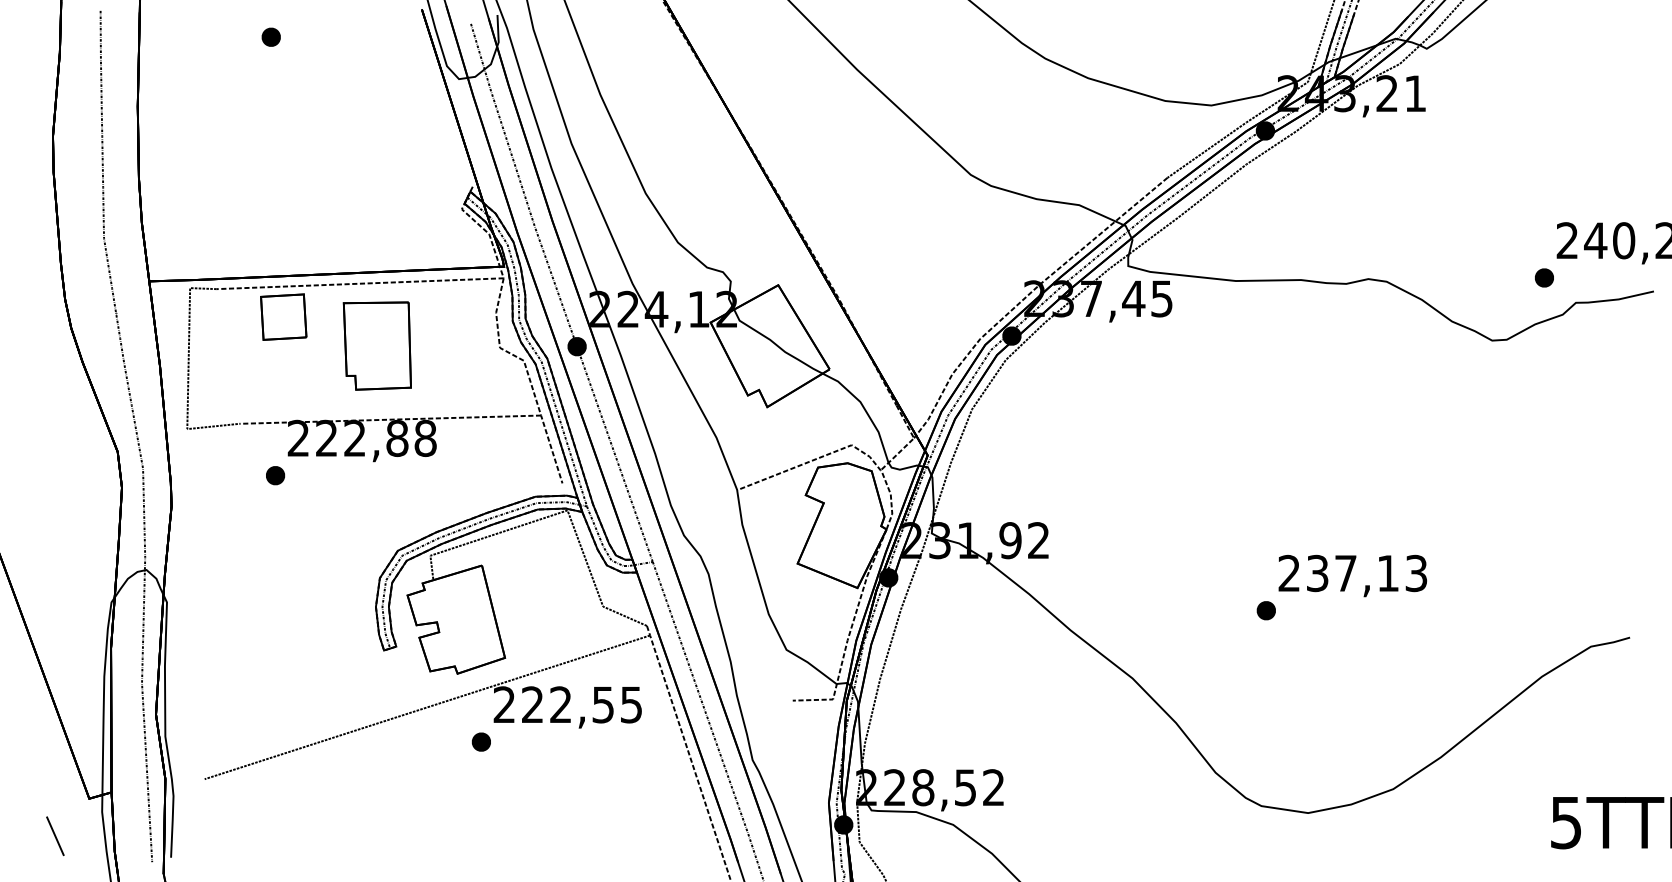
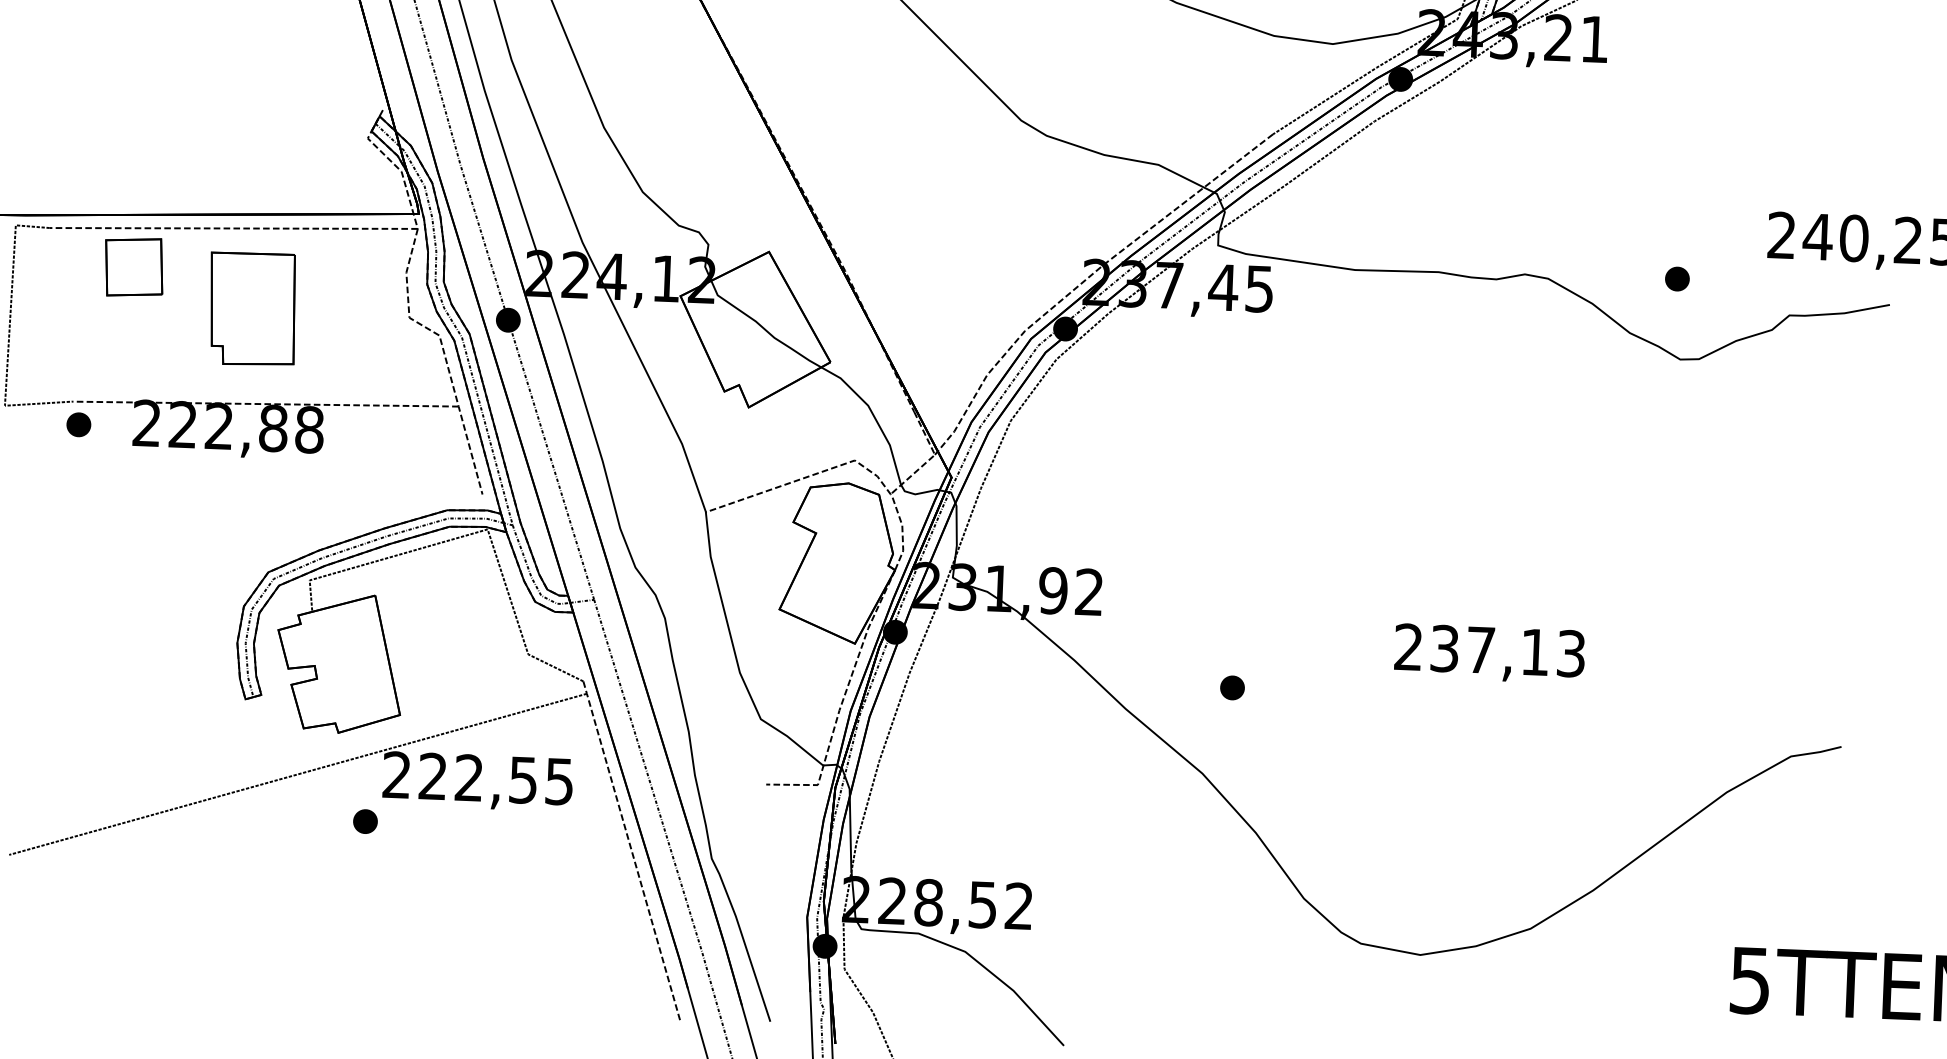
part: (1544, 277) -> (1677, 278), moved
part: (275, 475) -> (78, 424), moved
part: (1265, 610) -> (1231, 687), moved

